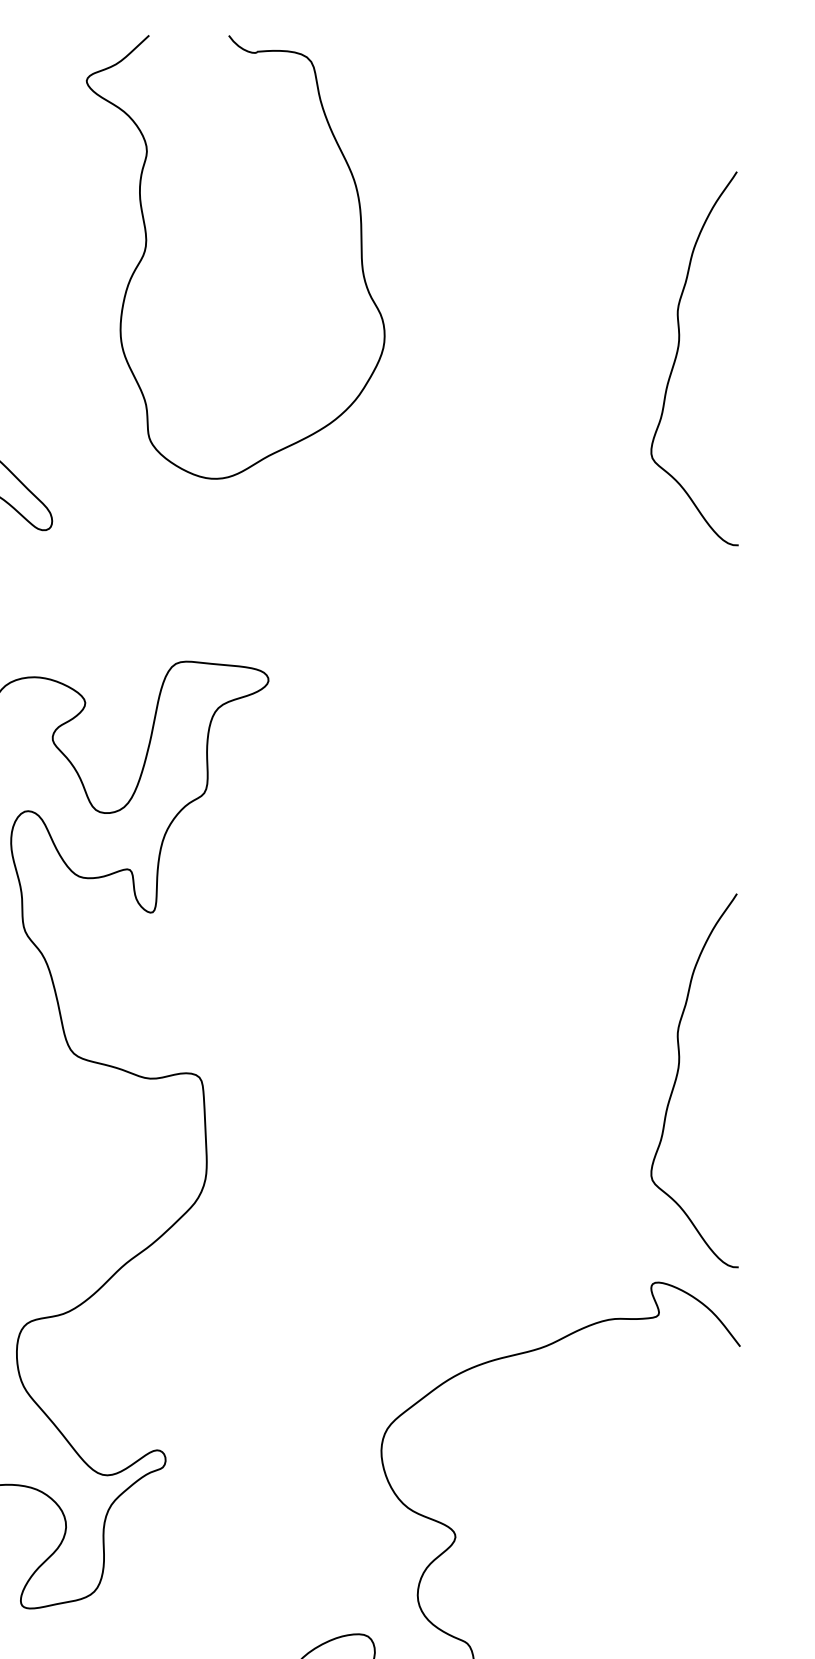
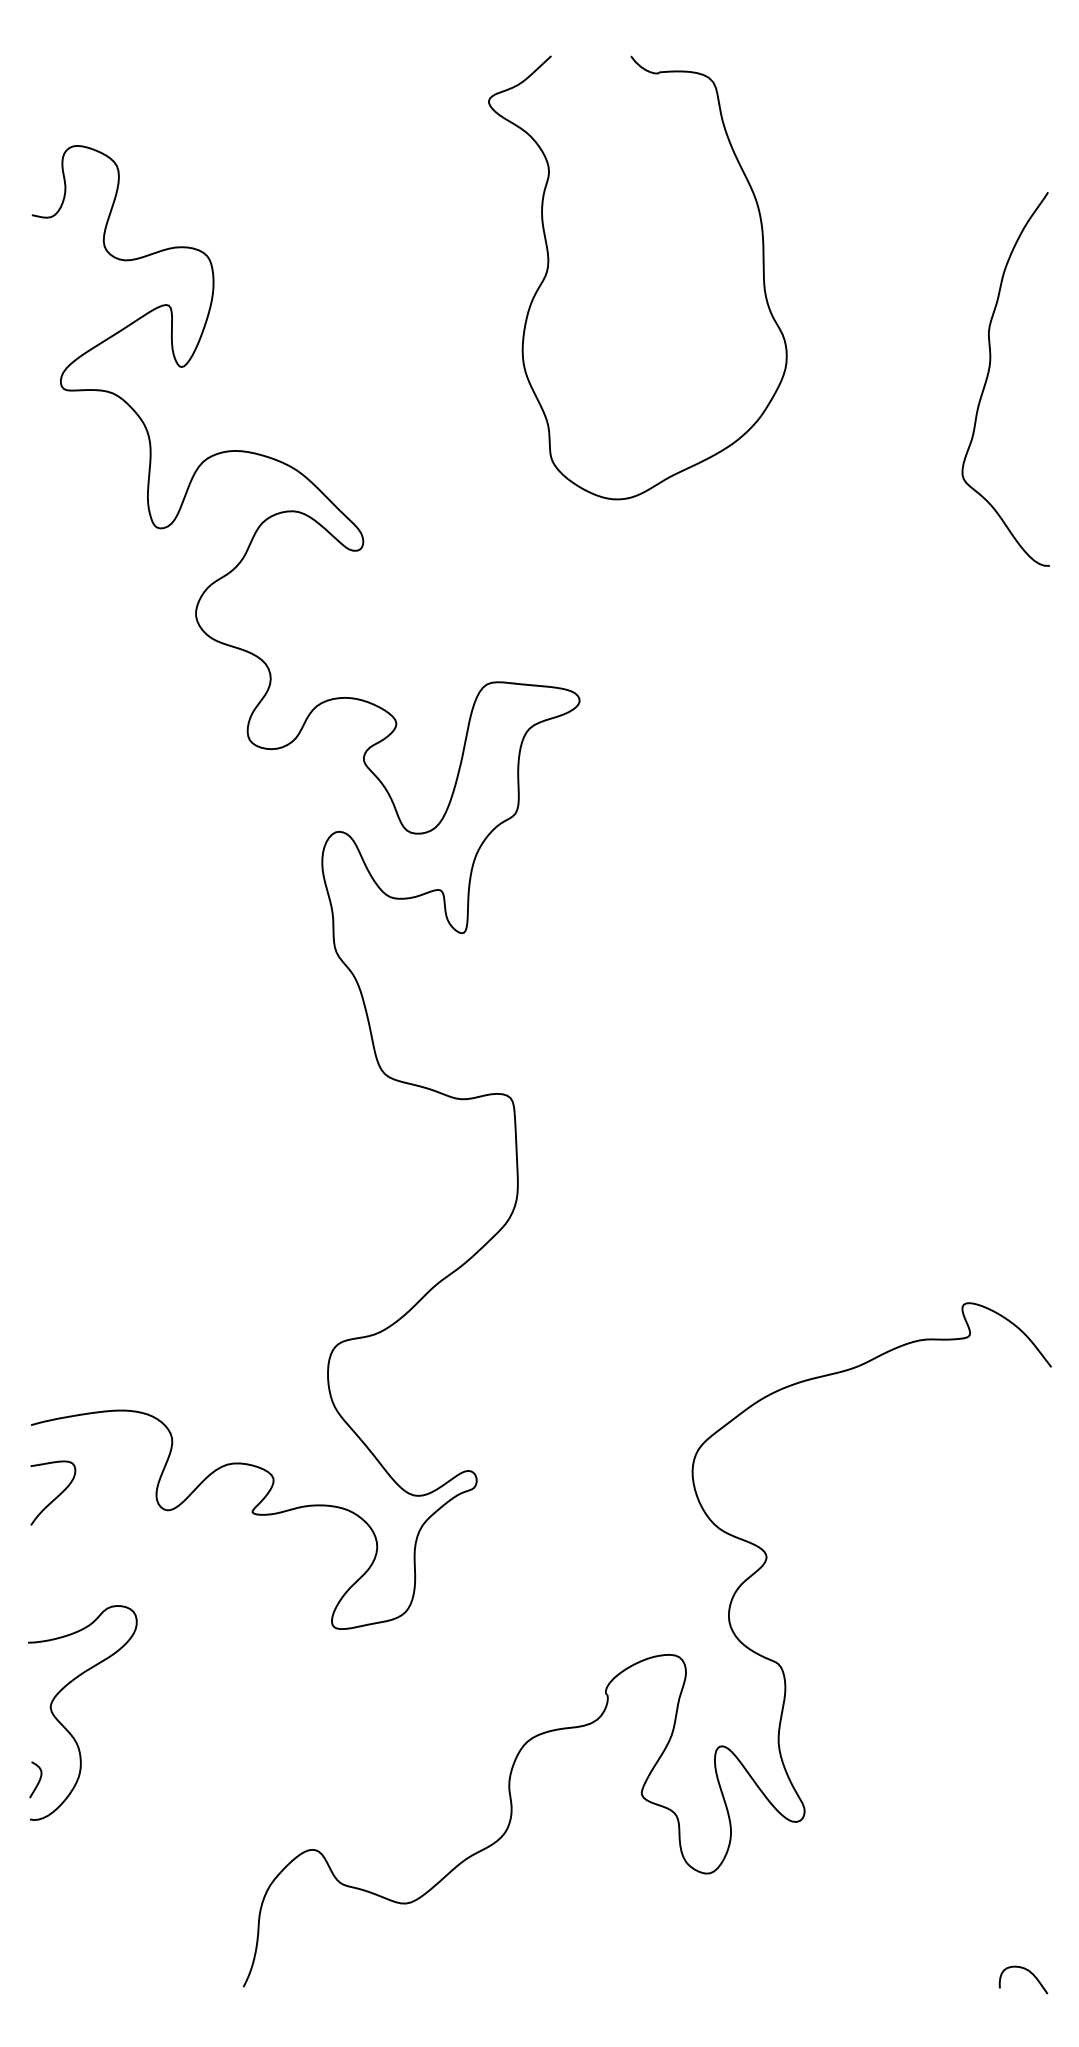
part: (147, 243) -> (549, 264), moved
curve: (678, 1074) -> (989, 1095), removed

